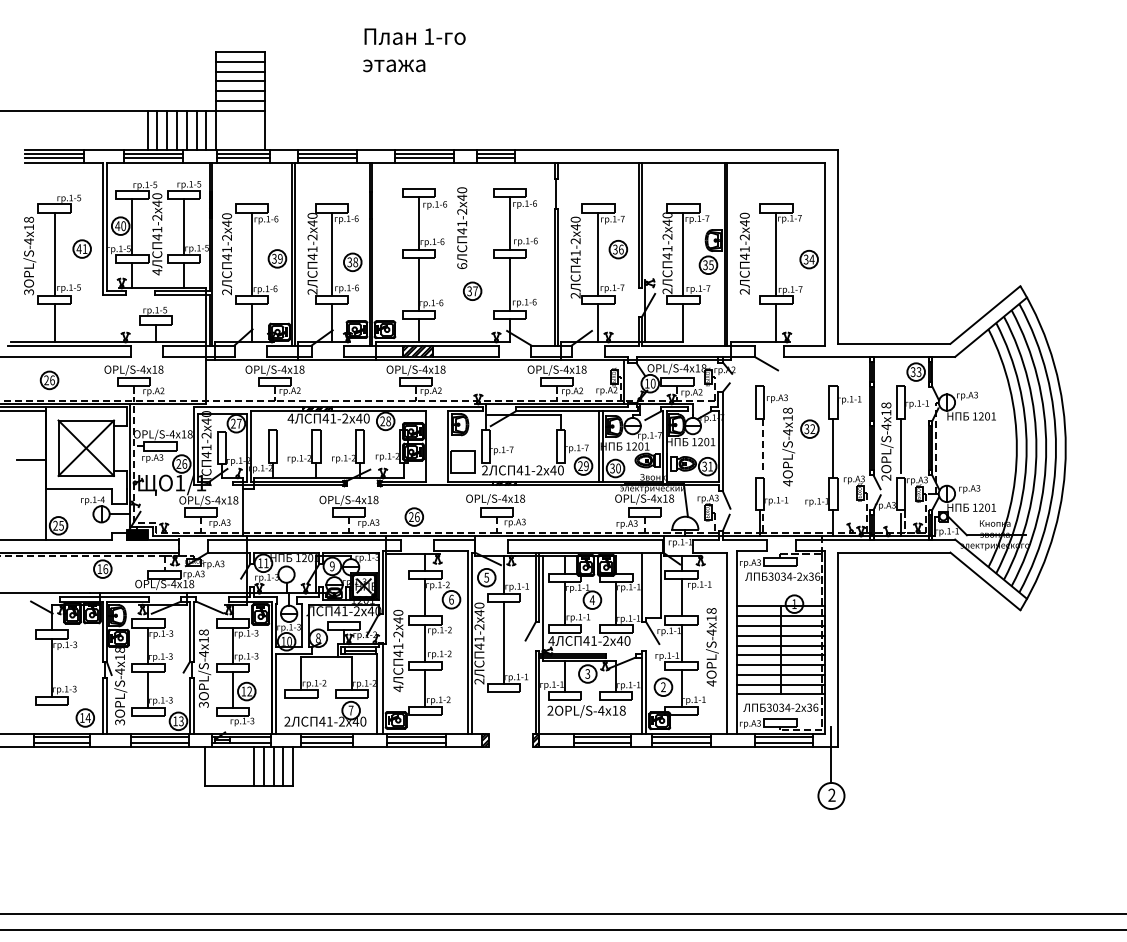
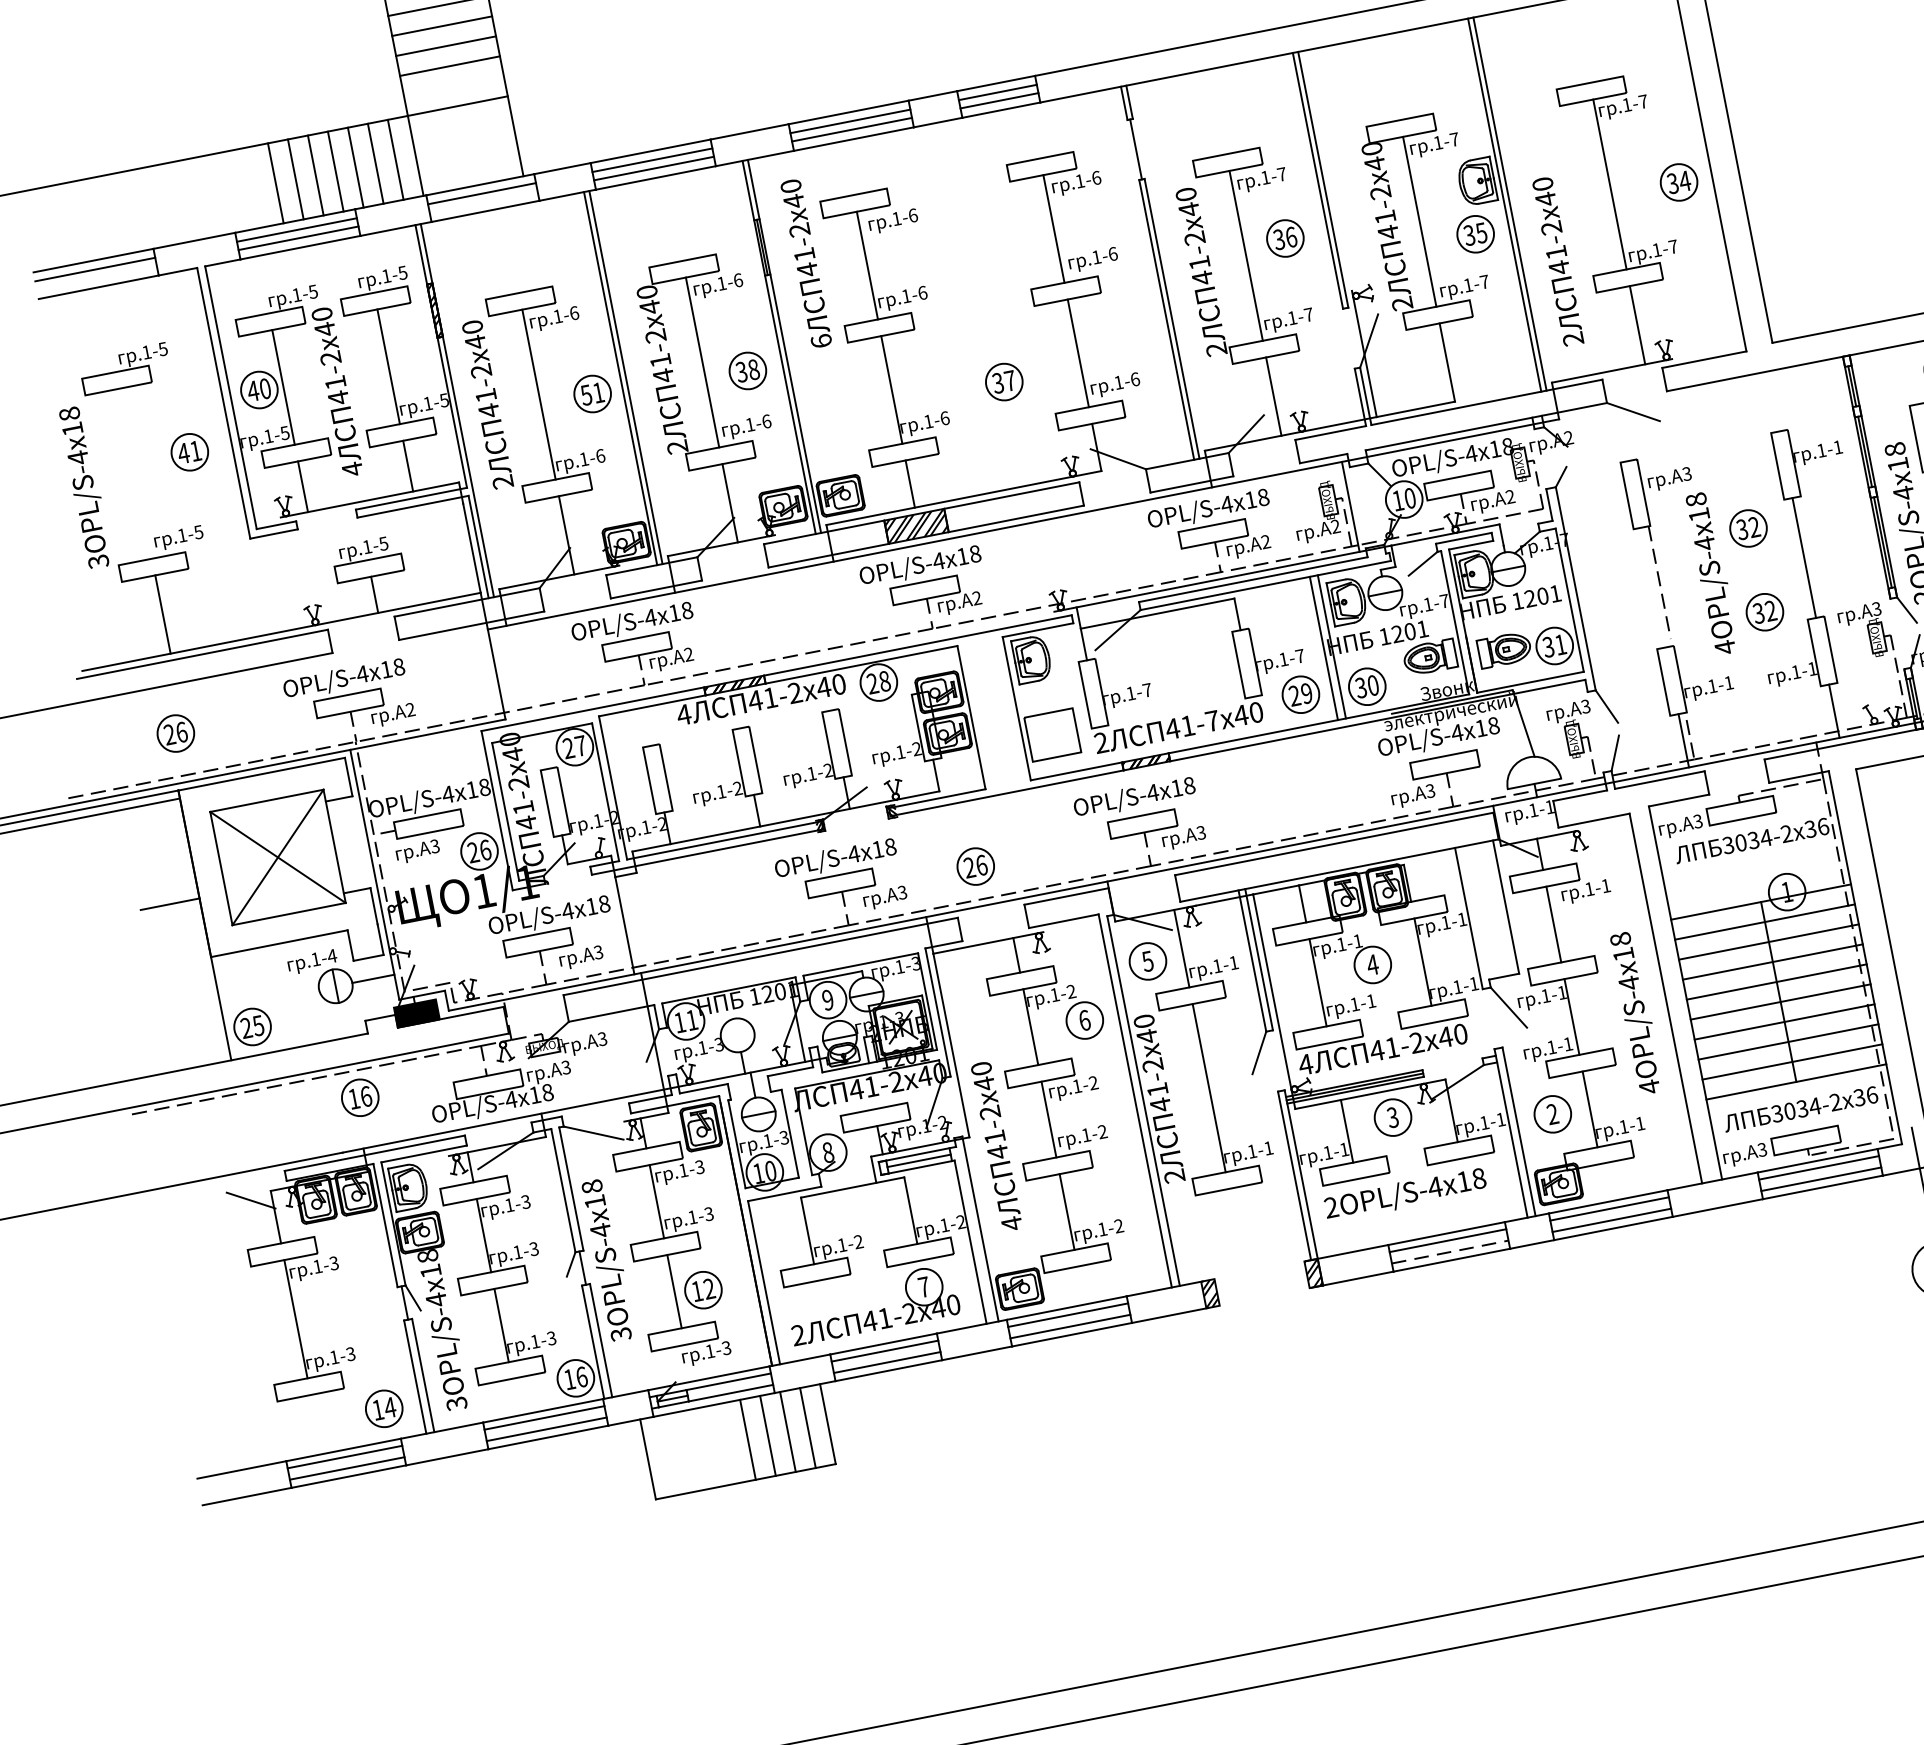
line: (240, 100) -> (453, 85), removed
line: (54, 158) -> (96, 278), removed
line: (243, 158) -> (483, 202), removed
text: (462, 227) -> (806, 262), moved
line: (54, 253) -> (135, 472), removed
text: (744, 253) -> (1557, 261), moved
text: (277, 258) -> (592, 393), 39 -> 51
part: (809, 469) -> (1763, 611), added
text: (539, 470) -> (1212, 721), 41-2 -> 41-7
text: (181, 721) -> (582, 1377), 13 -> 16
line: (602, 742) -> (1450, 1251), solid -> dashed

